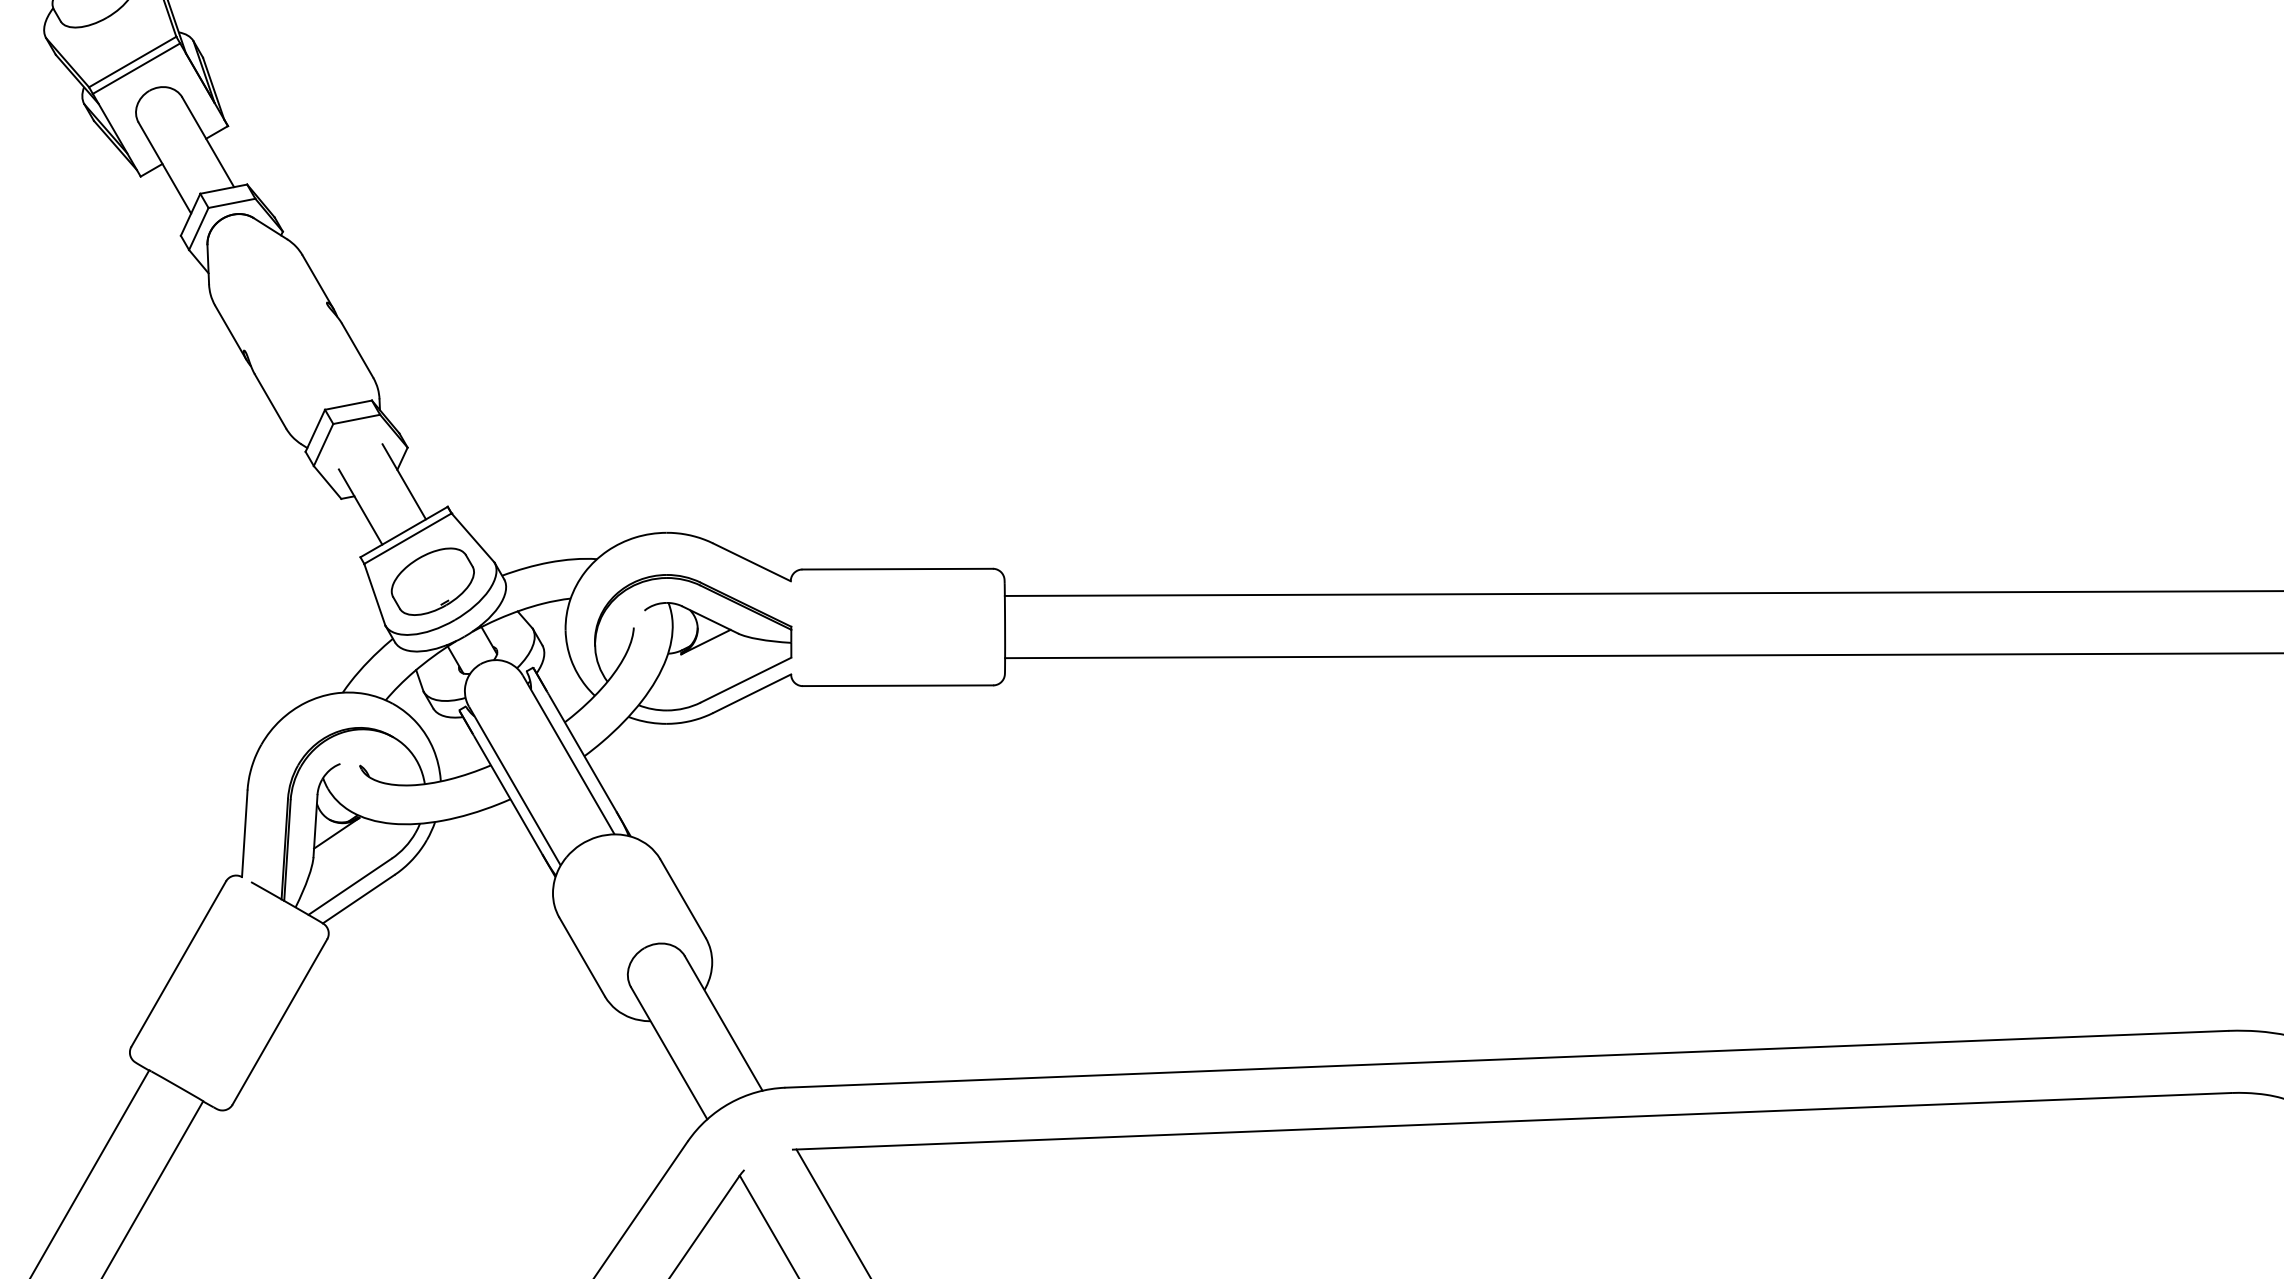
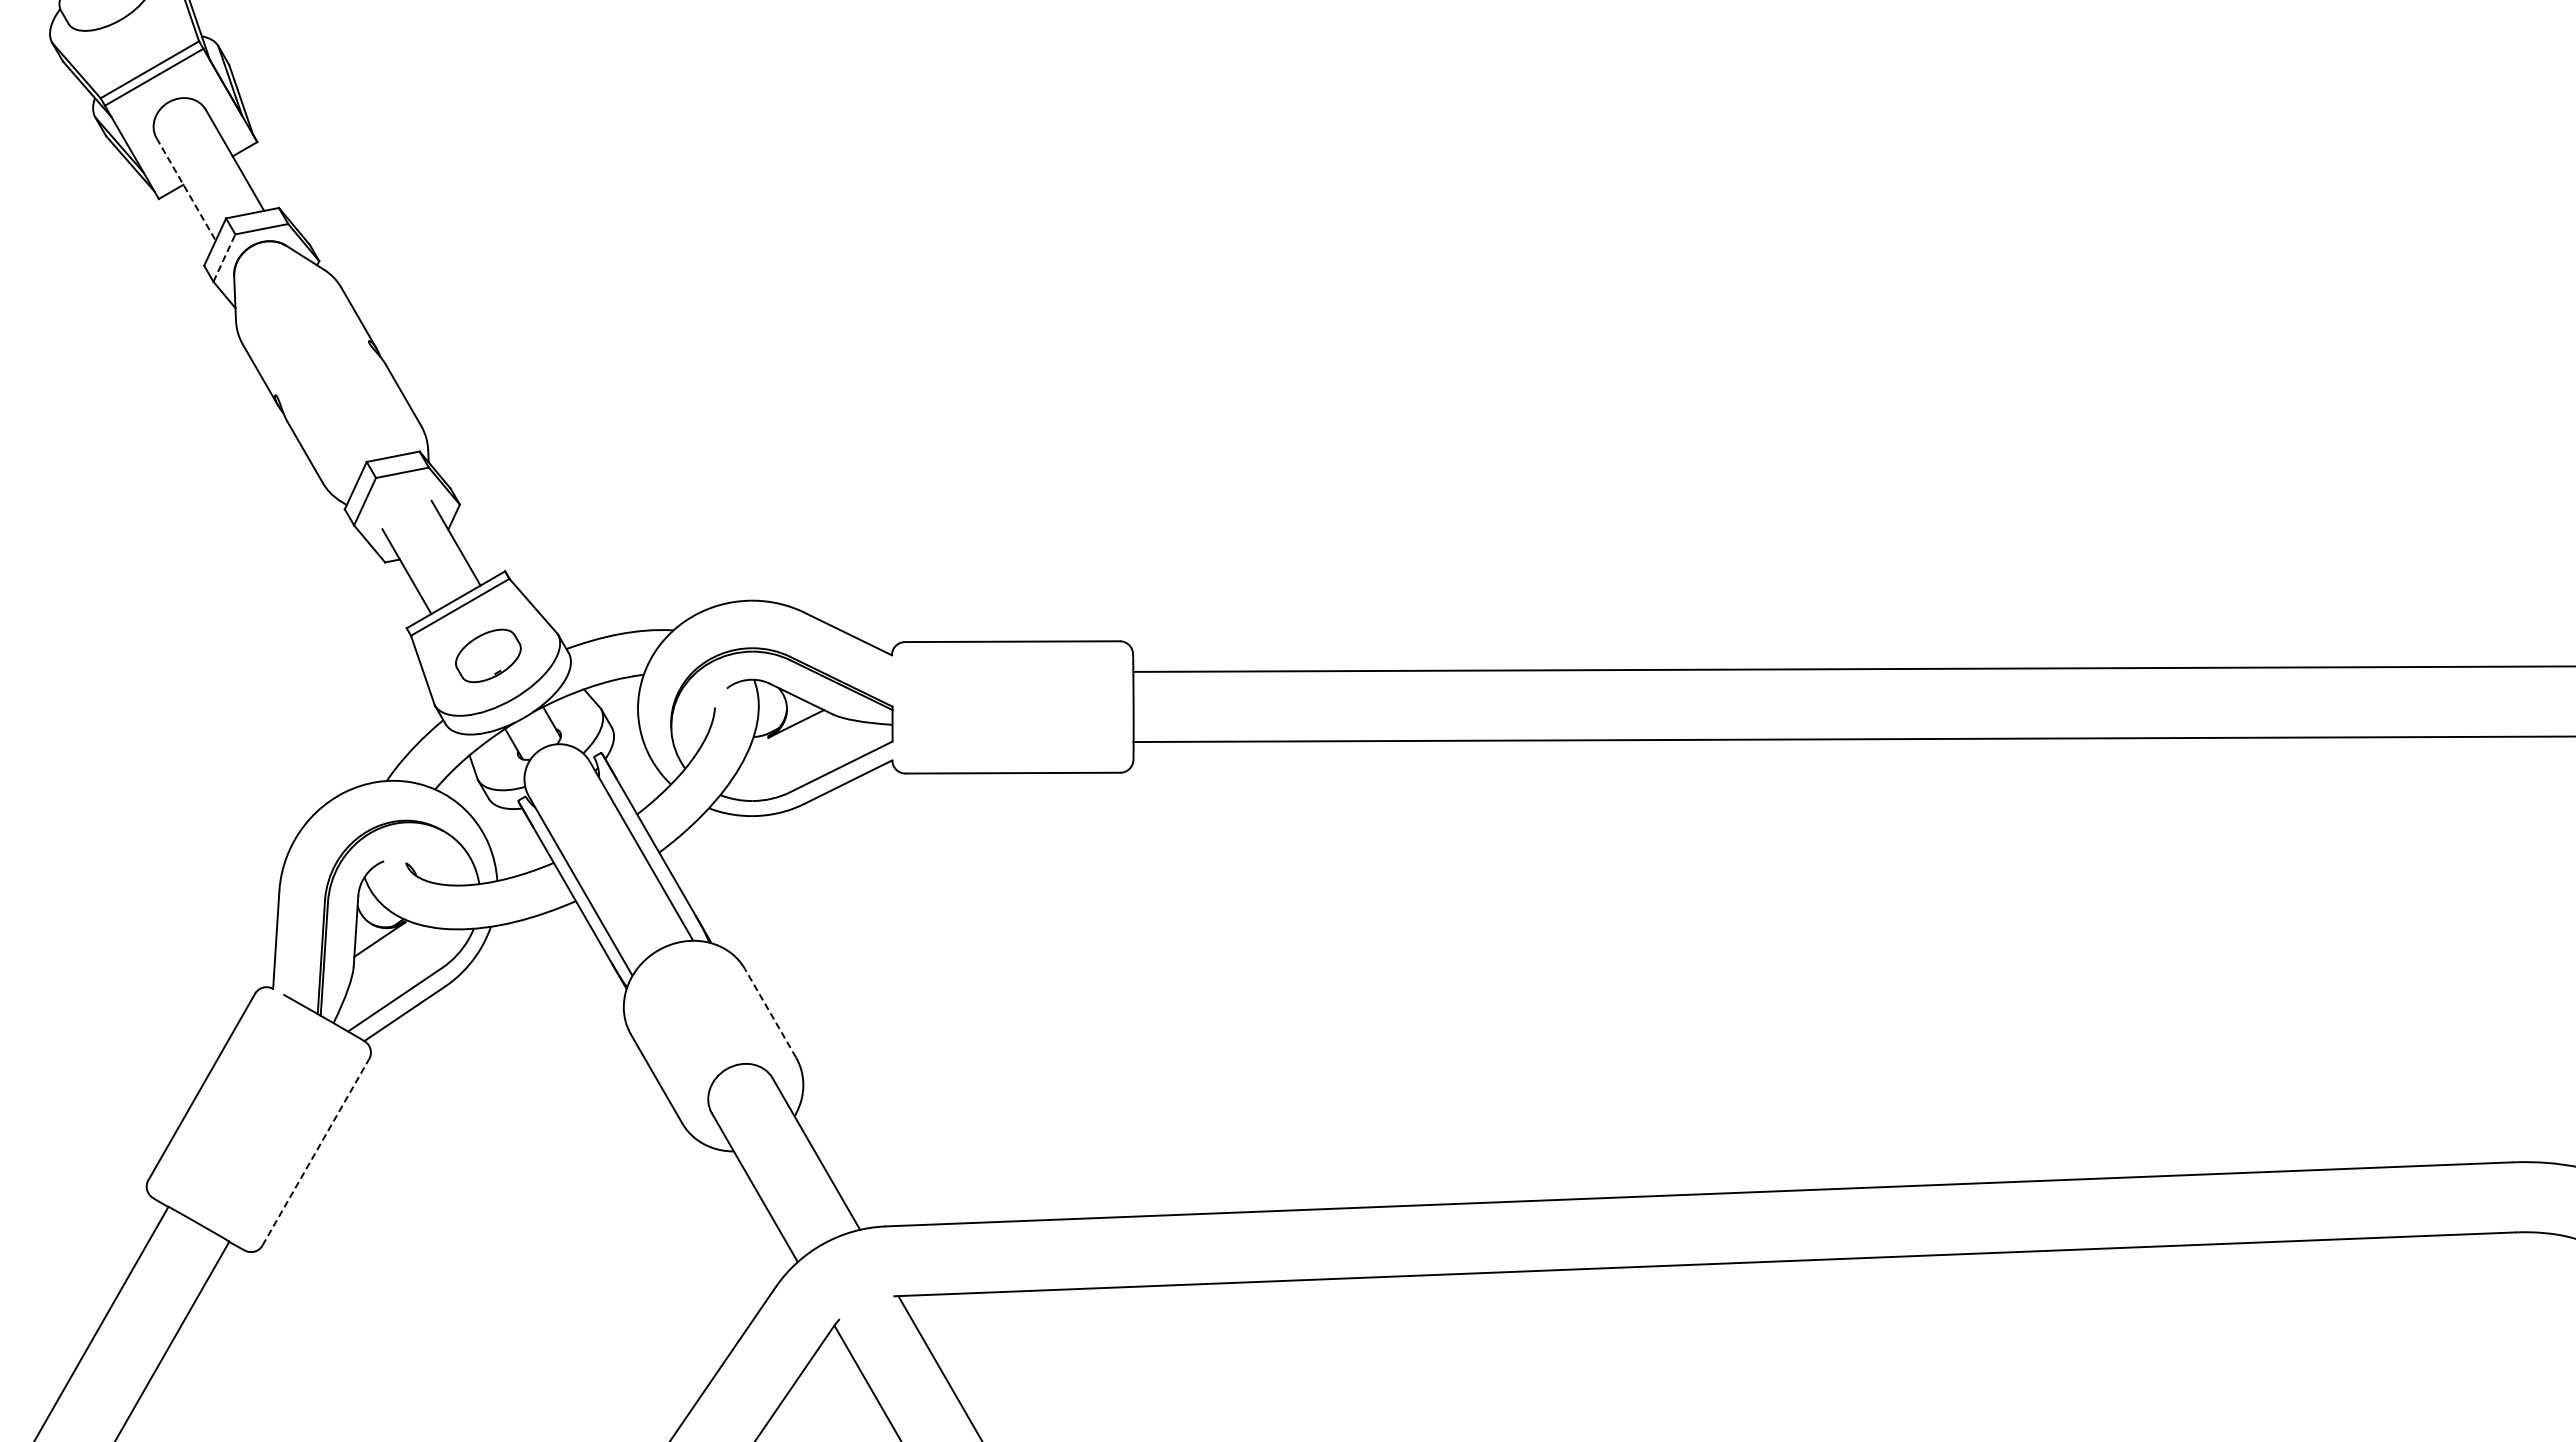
line: (165, 168) -> (186, 189), solid -> dashed
line: (198, 228) -> (224, 257), solid -> dashed
part: (433, 581) -> (488, 655), size x0.7
line: (683, 898) -> (770, 1012), solid -> dashed
line: (280, 1021) -> (316, 1151), solid -> dashed

